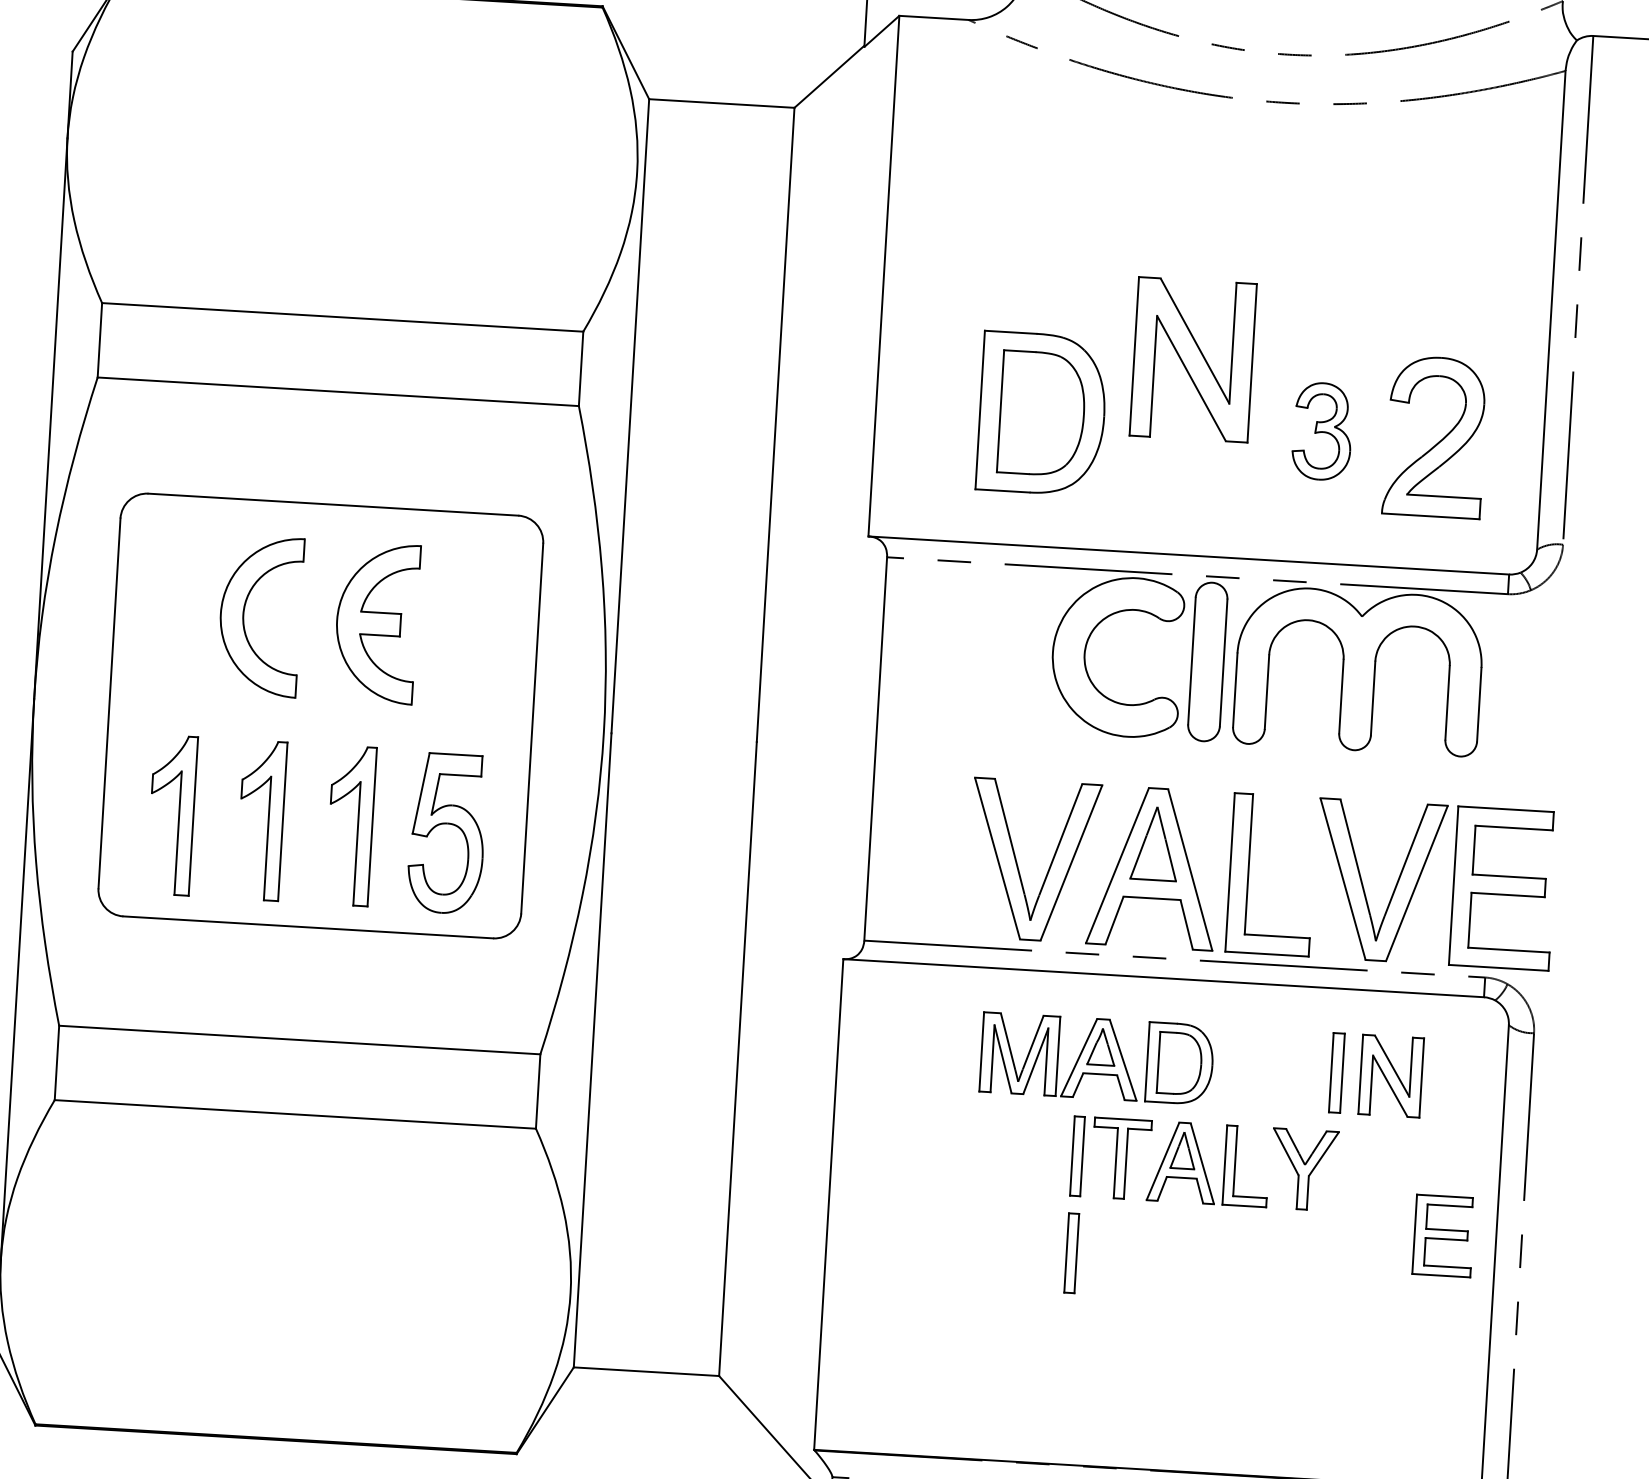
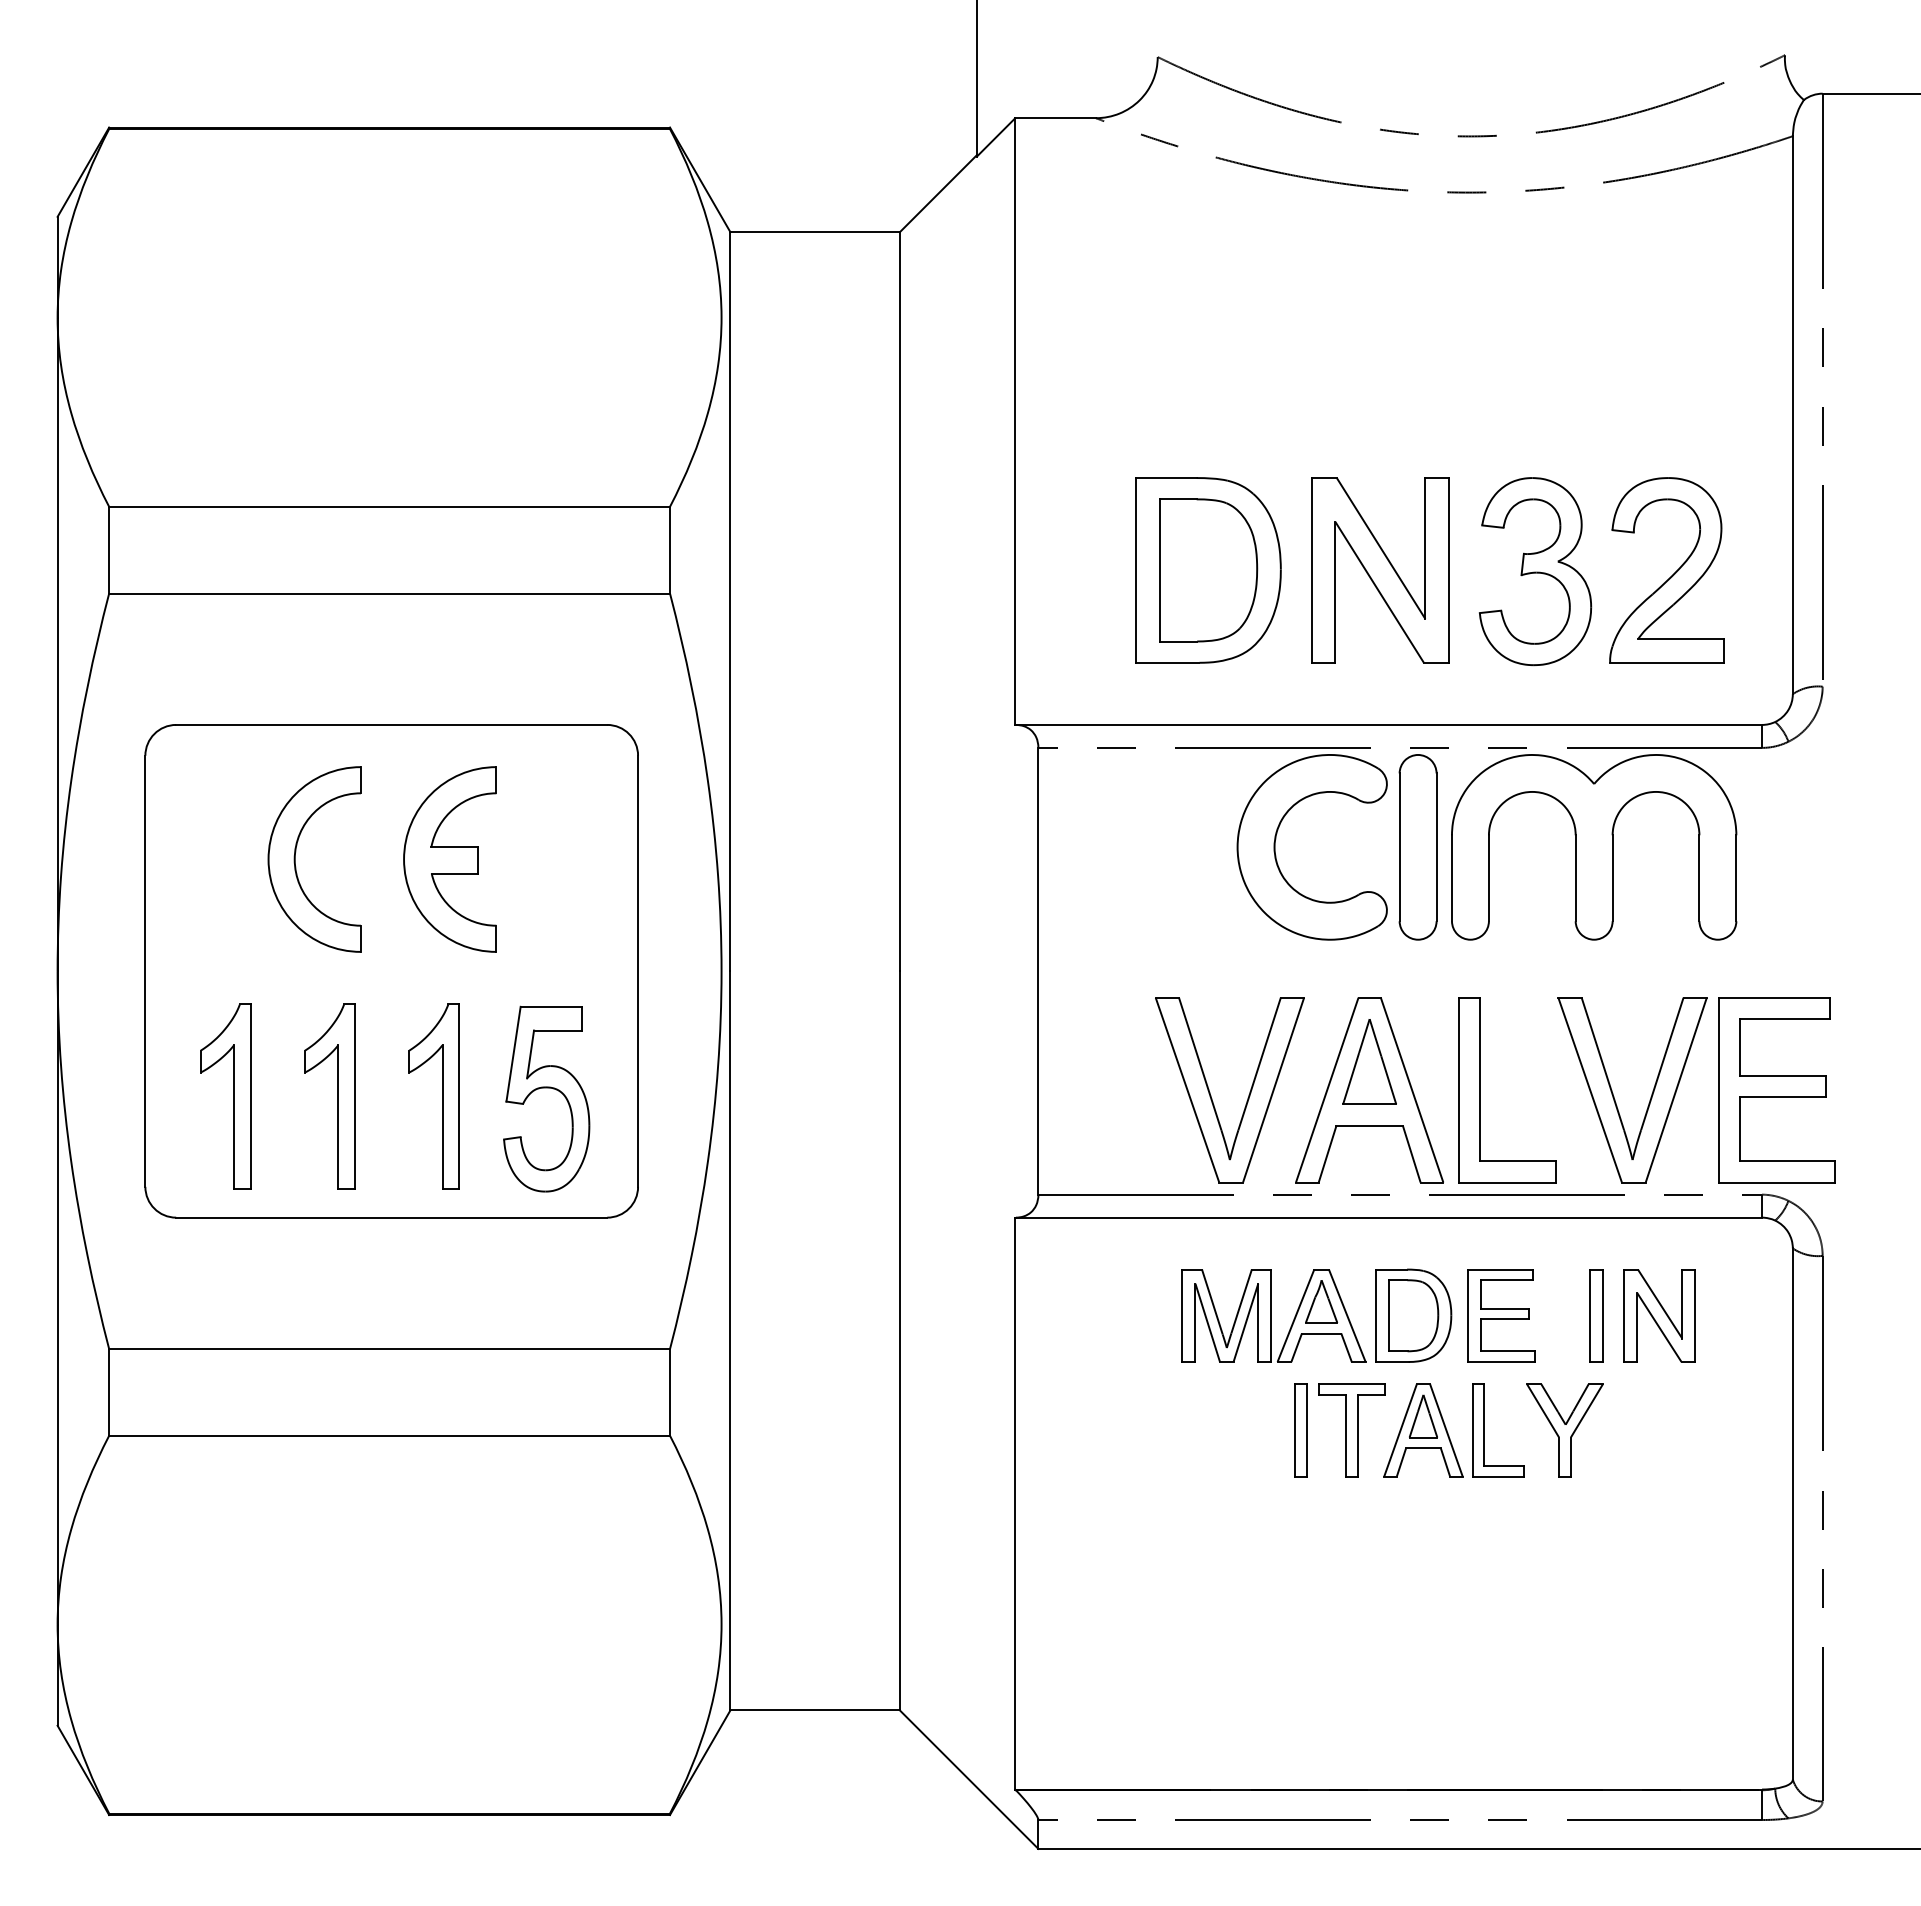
part: (1193, 359) -> (1380, 570), moved
part: (1322, 431) -> (1535, 571), size x1.67
part: (1443, 1235) -> (1501, 1315), moved
part: (1071, 1253) -> (1300, 1543), removed

